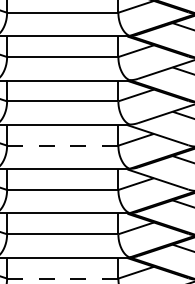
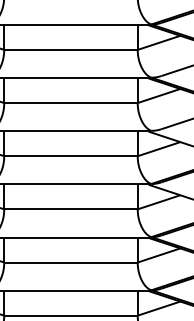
line: (62, 145) -> (70, 156), dashed -> solid
line: (62, 278) -> (70, 315), dashed -> solid

